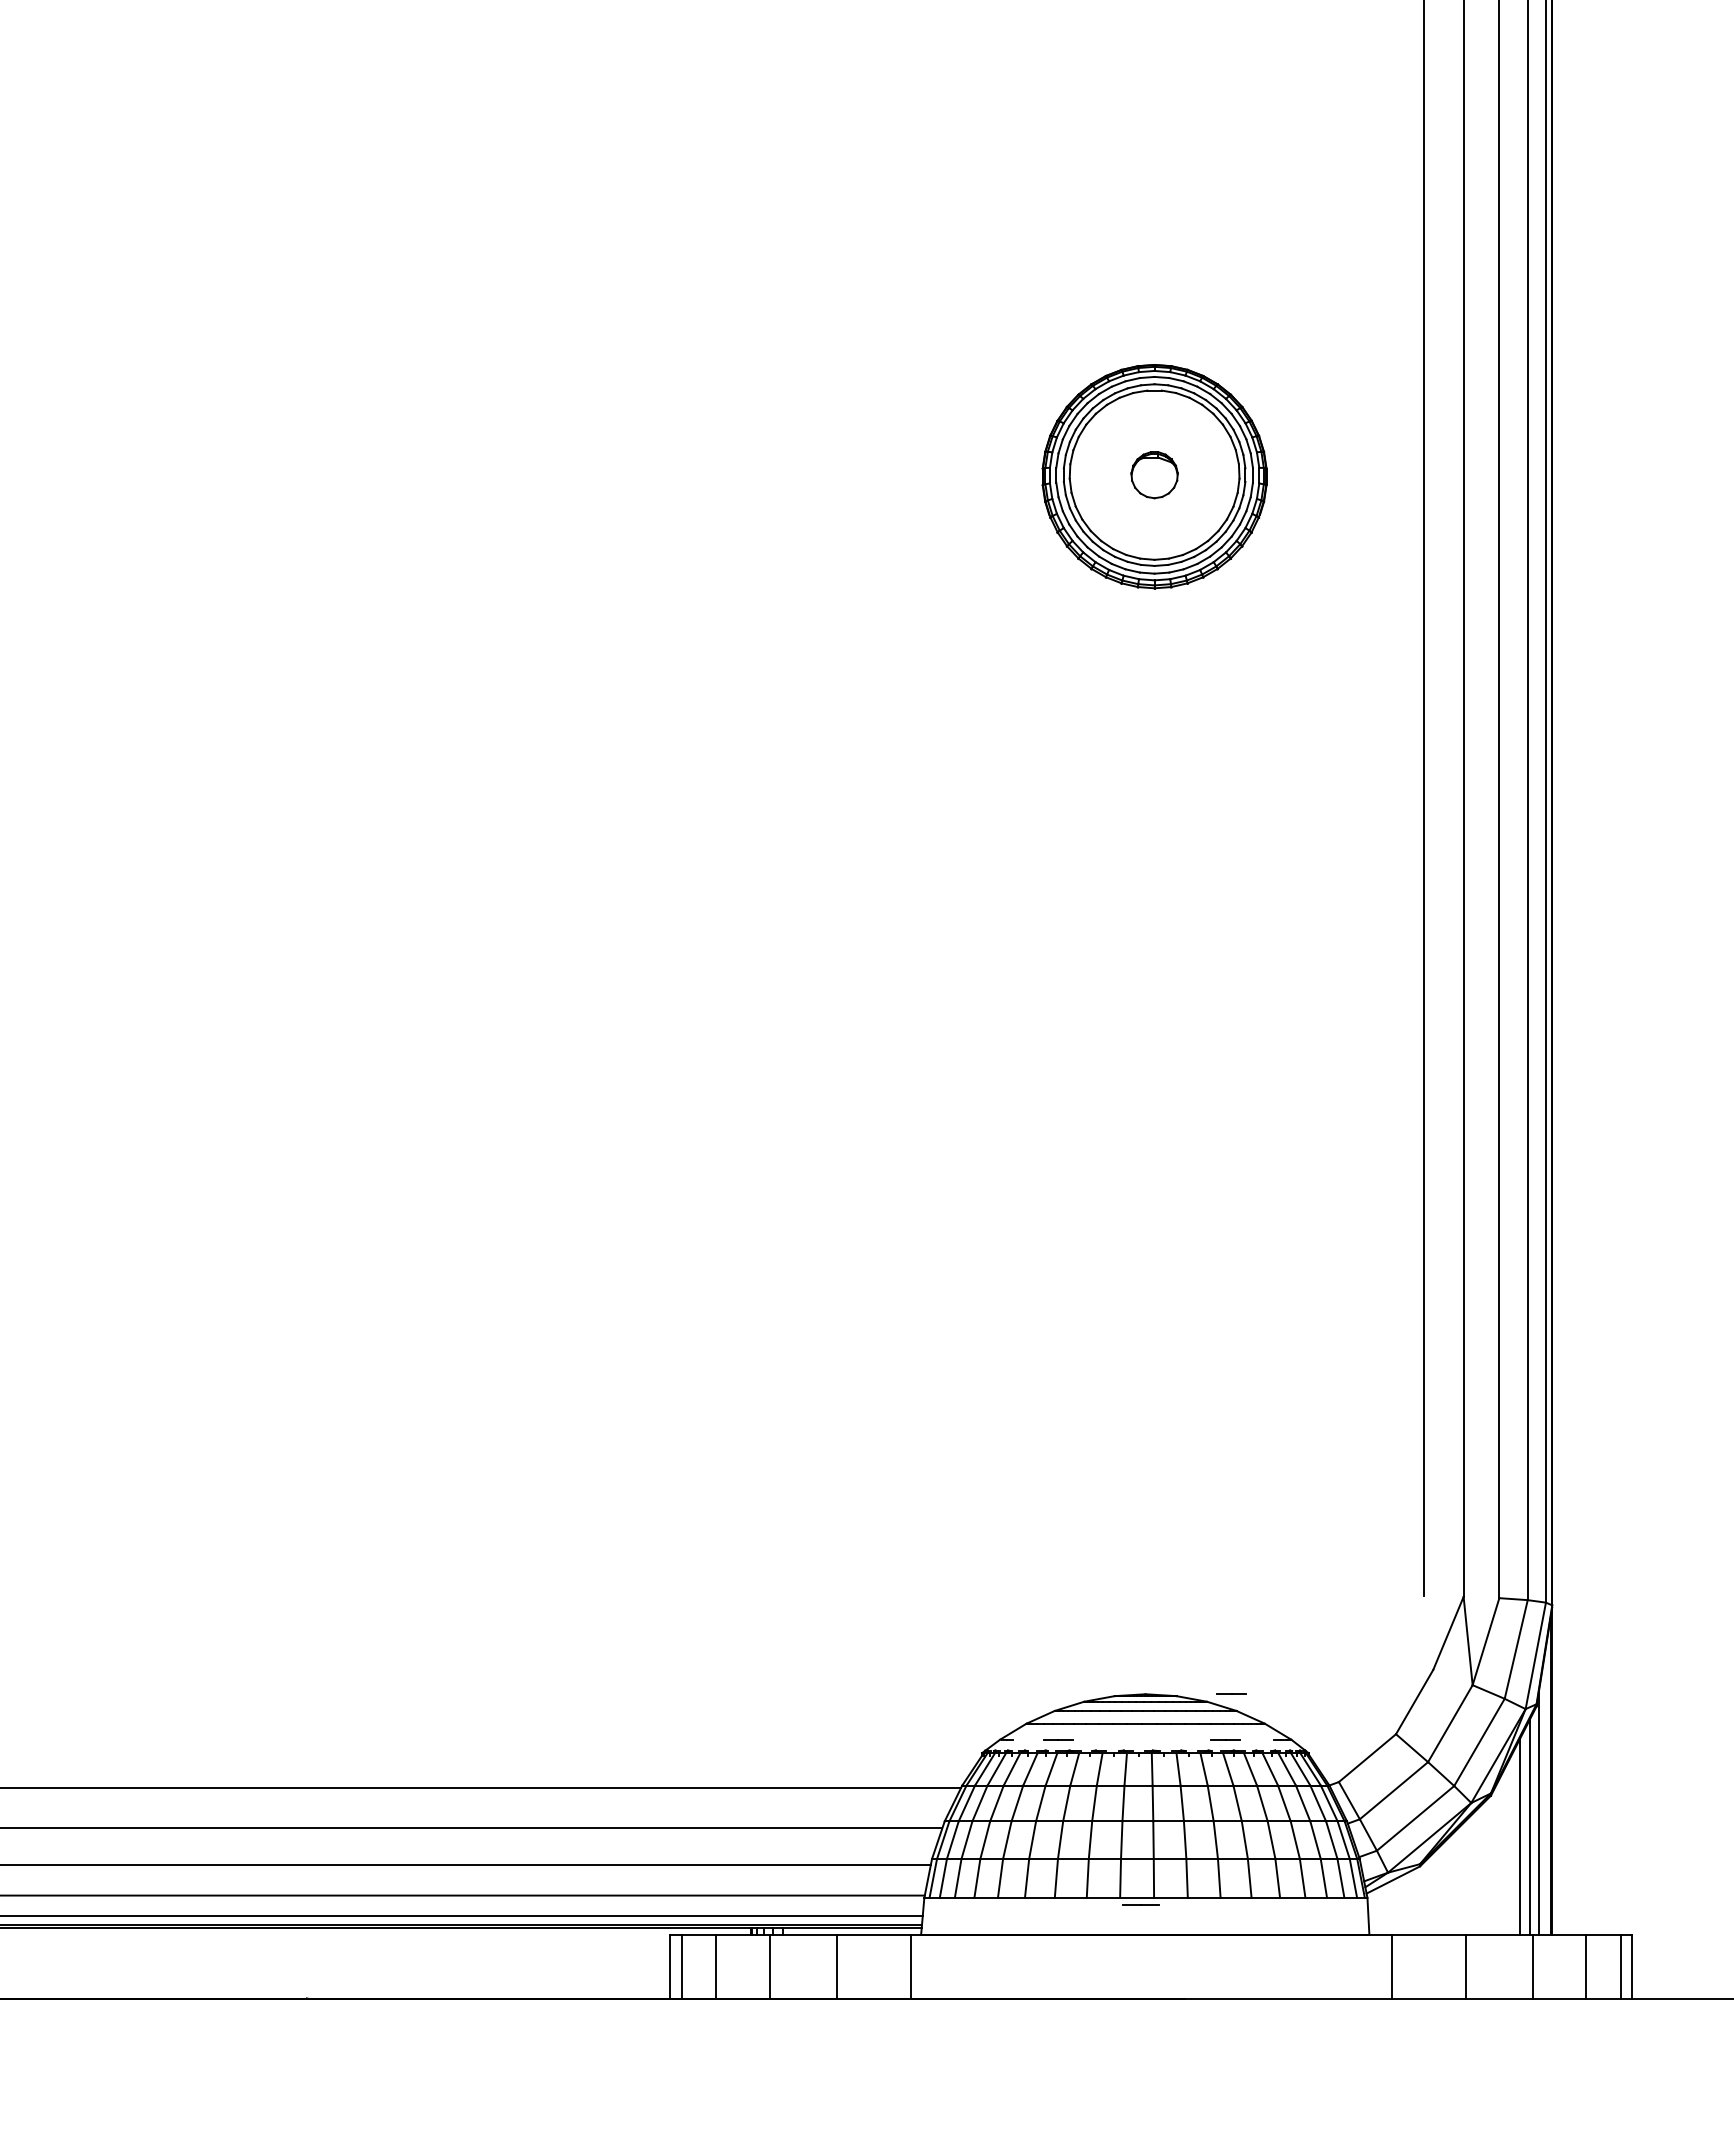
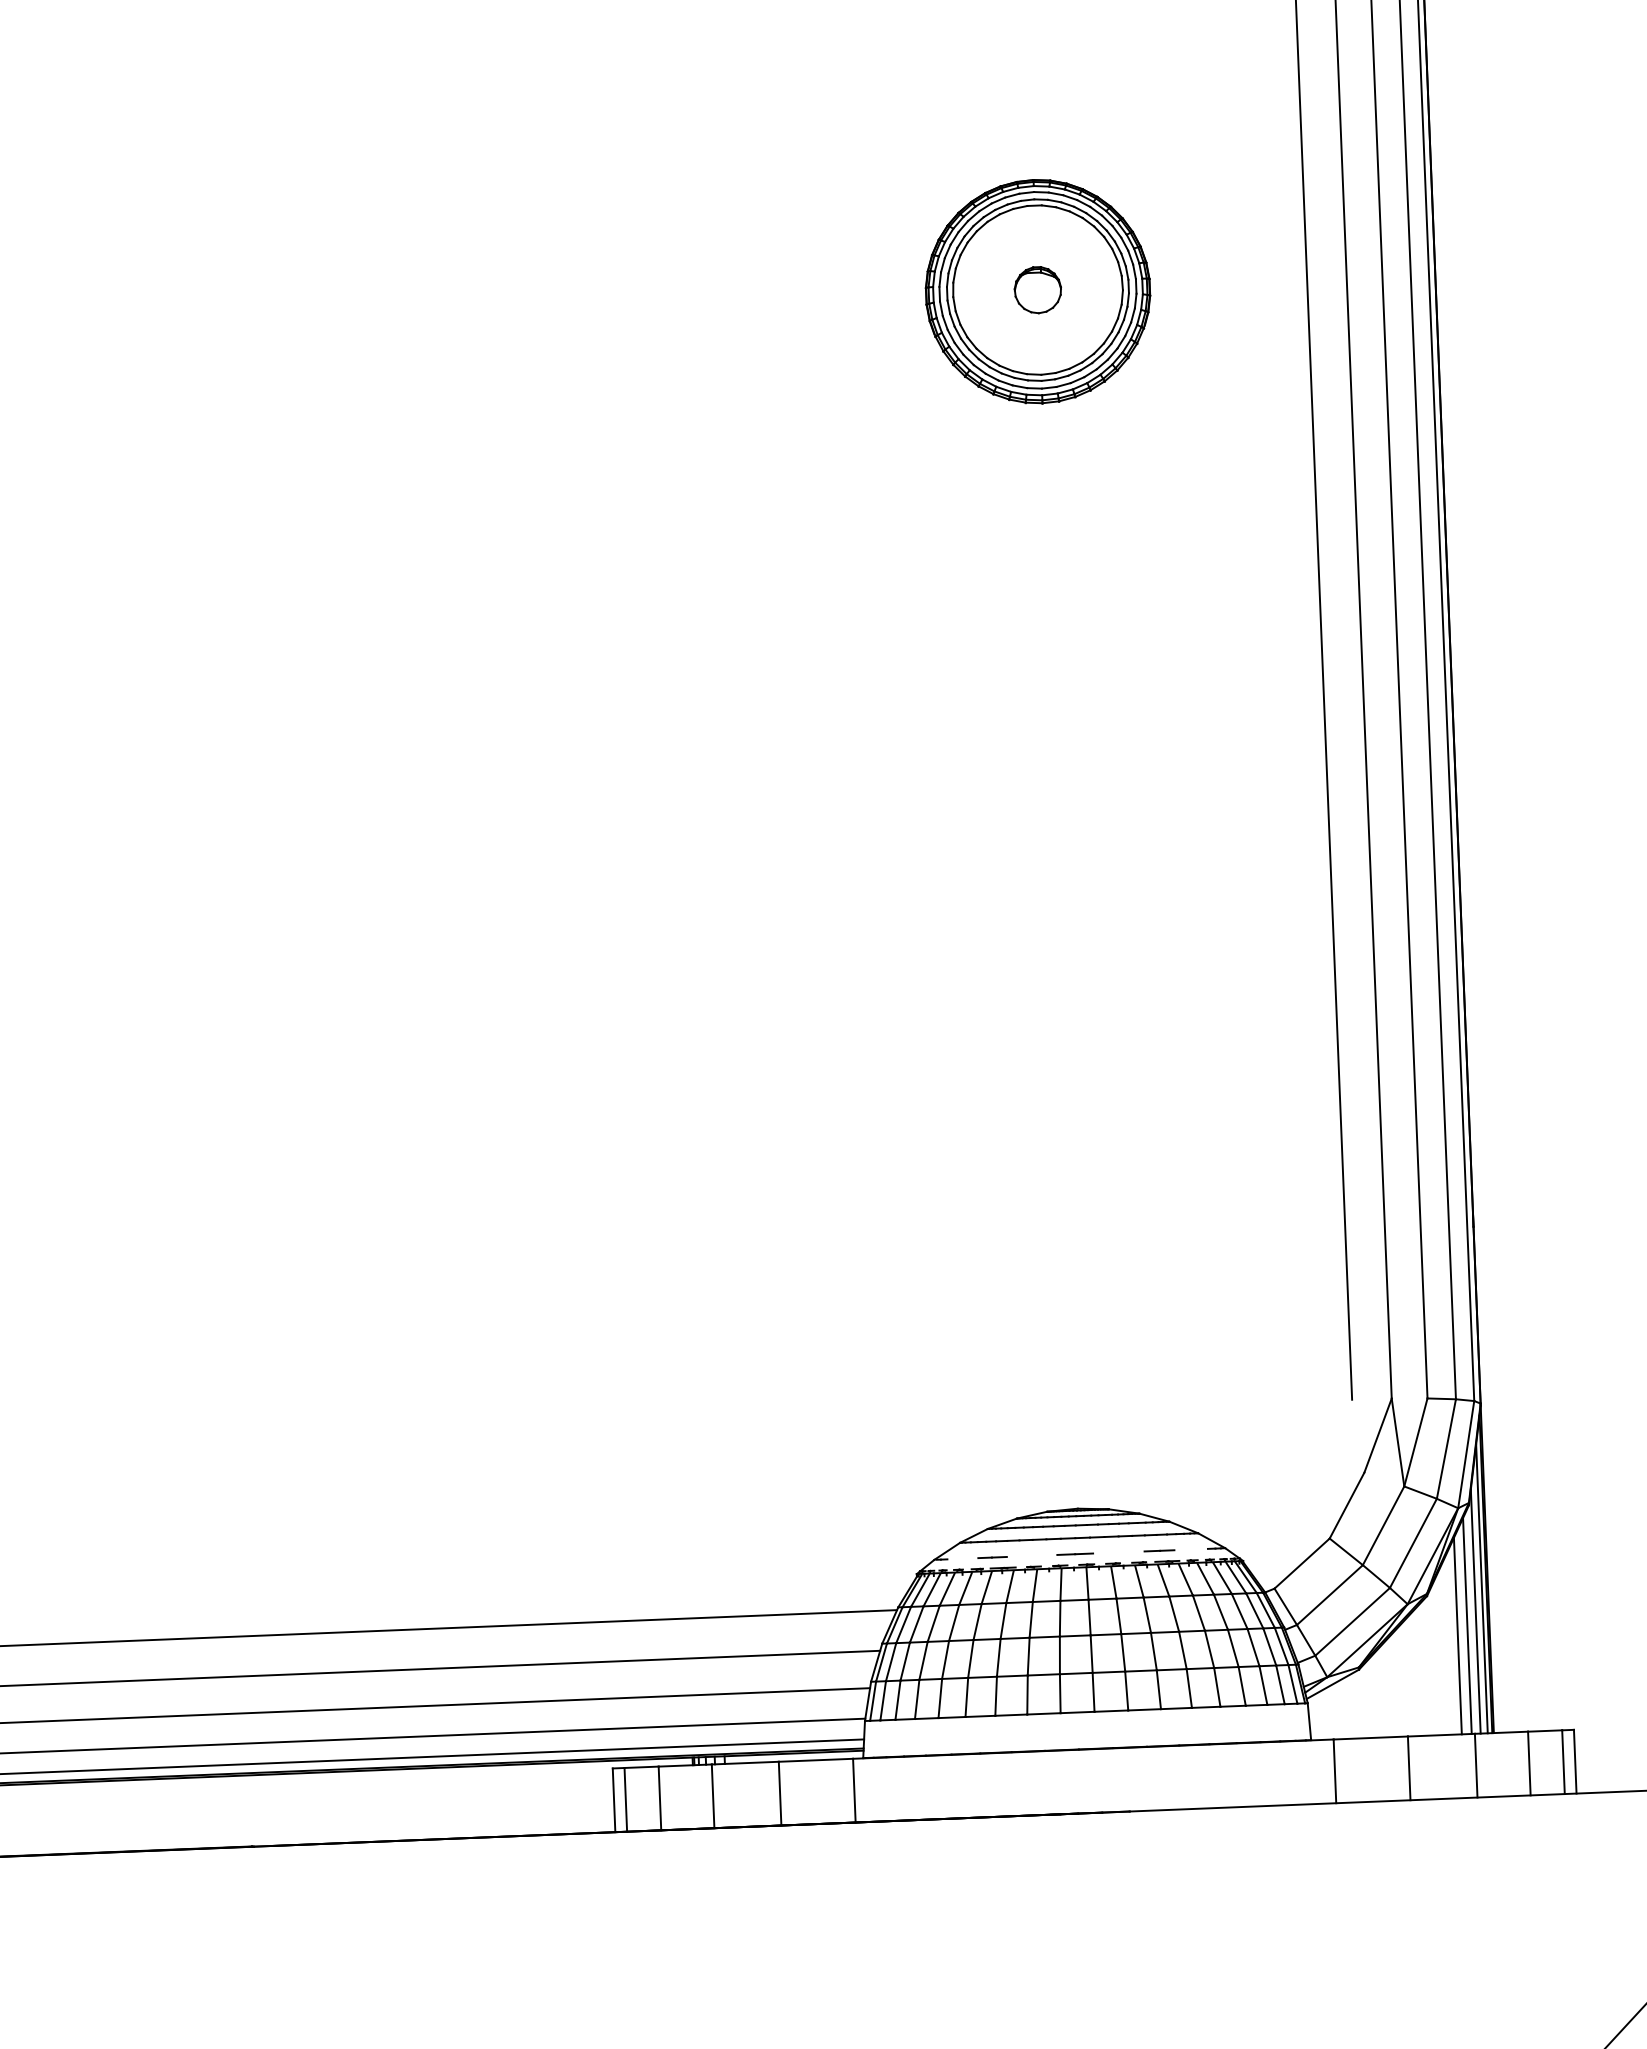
line: (1231, 1693) -> (1163, 1504), removed
line: (1546, 1790) -> (1482, 1588), added
line: (1140, 1904) -> (1074, 1554), moved

